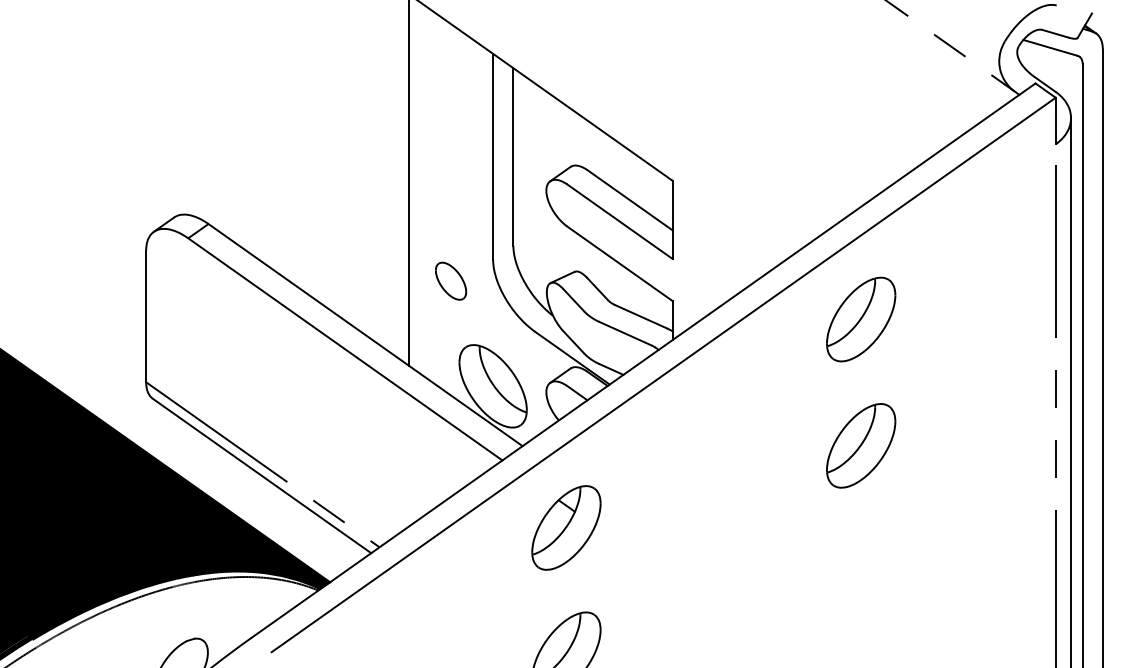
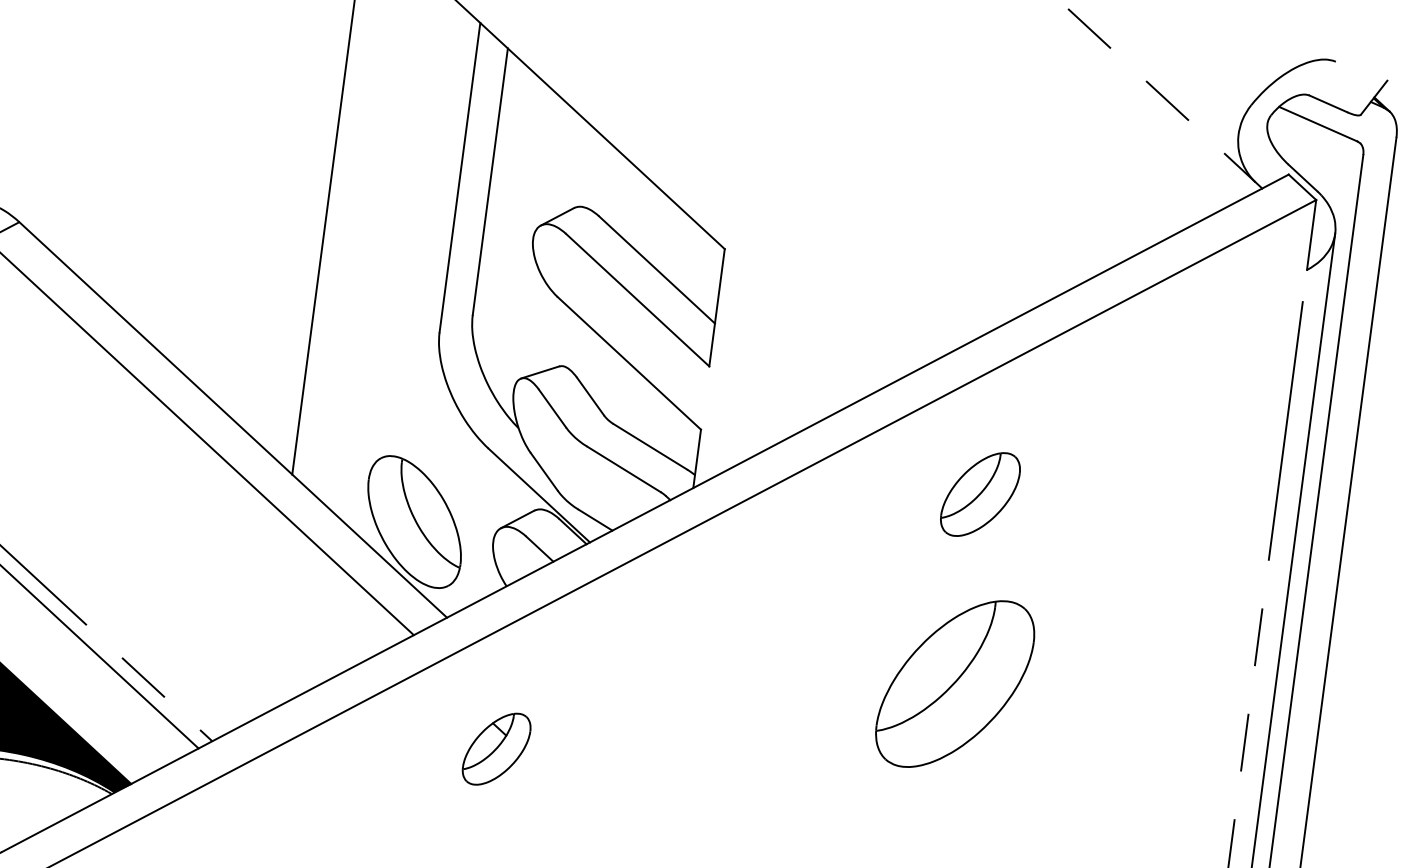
part: (451, 280) -> (373, 354), removed
part: (861, 319) -> (980, 494), size x0.7
part: (861, 445) -> (955, 683), size x1.4
part: (566, 527) -> (496, 748), size x0.6

